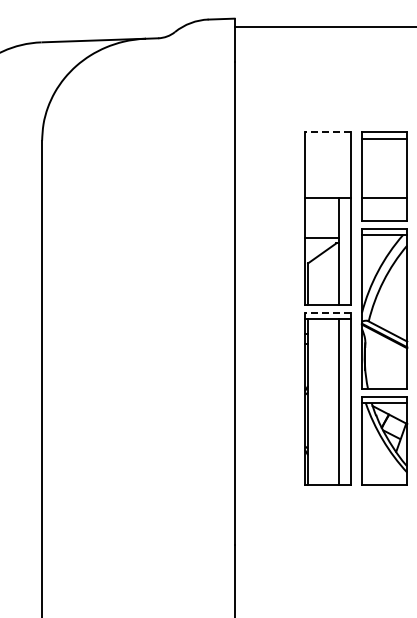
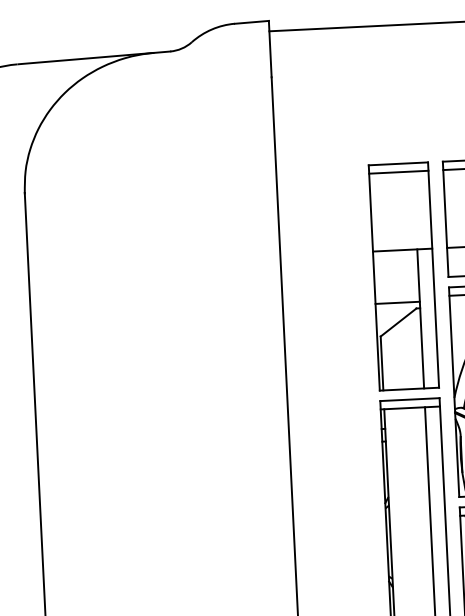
line: (328, 132) -> (399, 163), dashed -> solid
line: (327, 138) -> (398, 171), added
line: (328, 312) -> (410, 399), dashed -> solid

